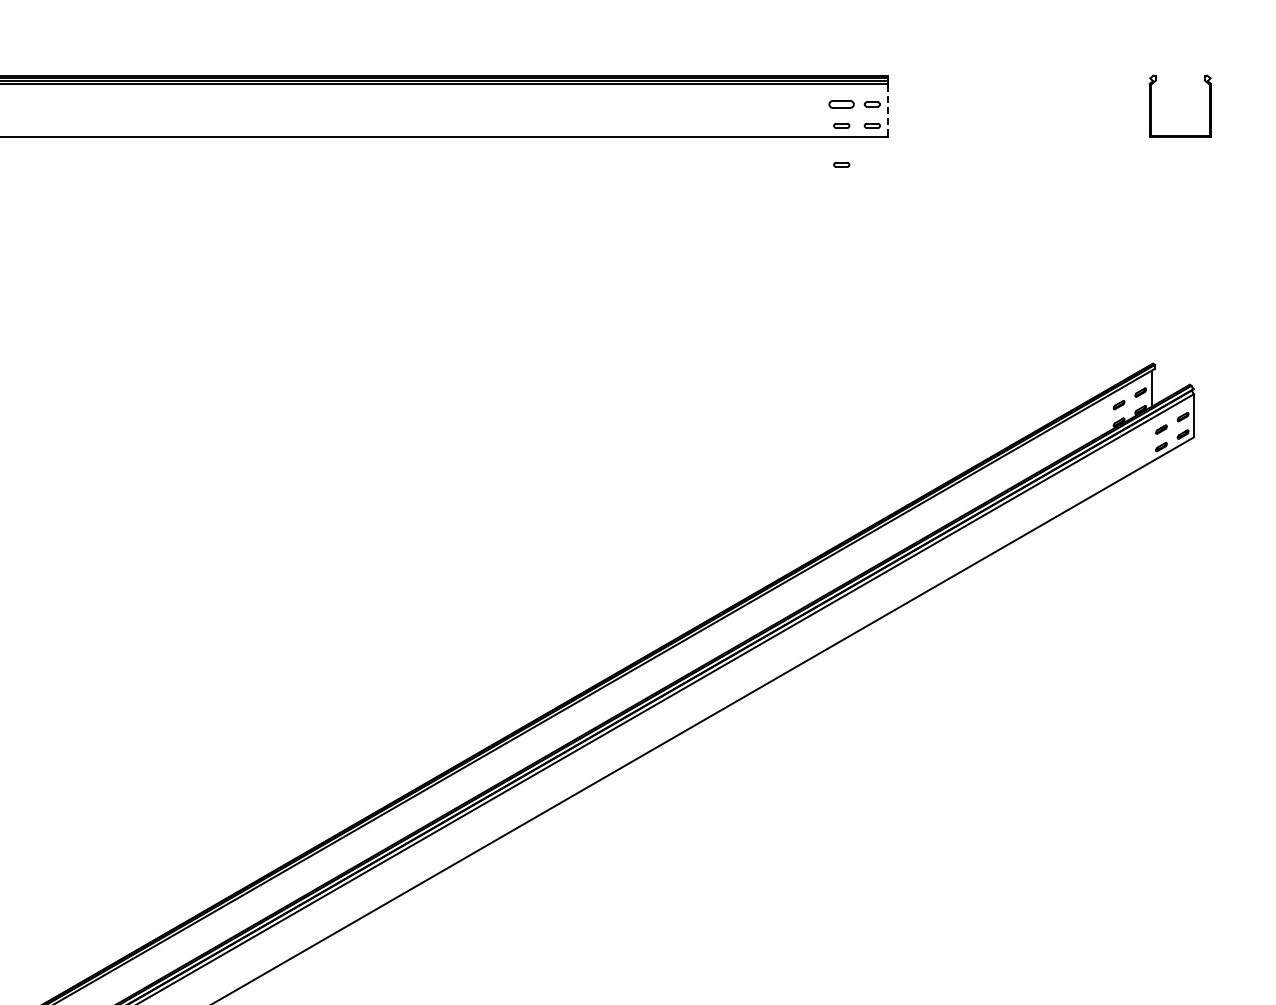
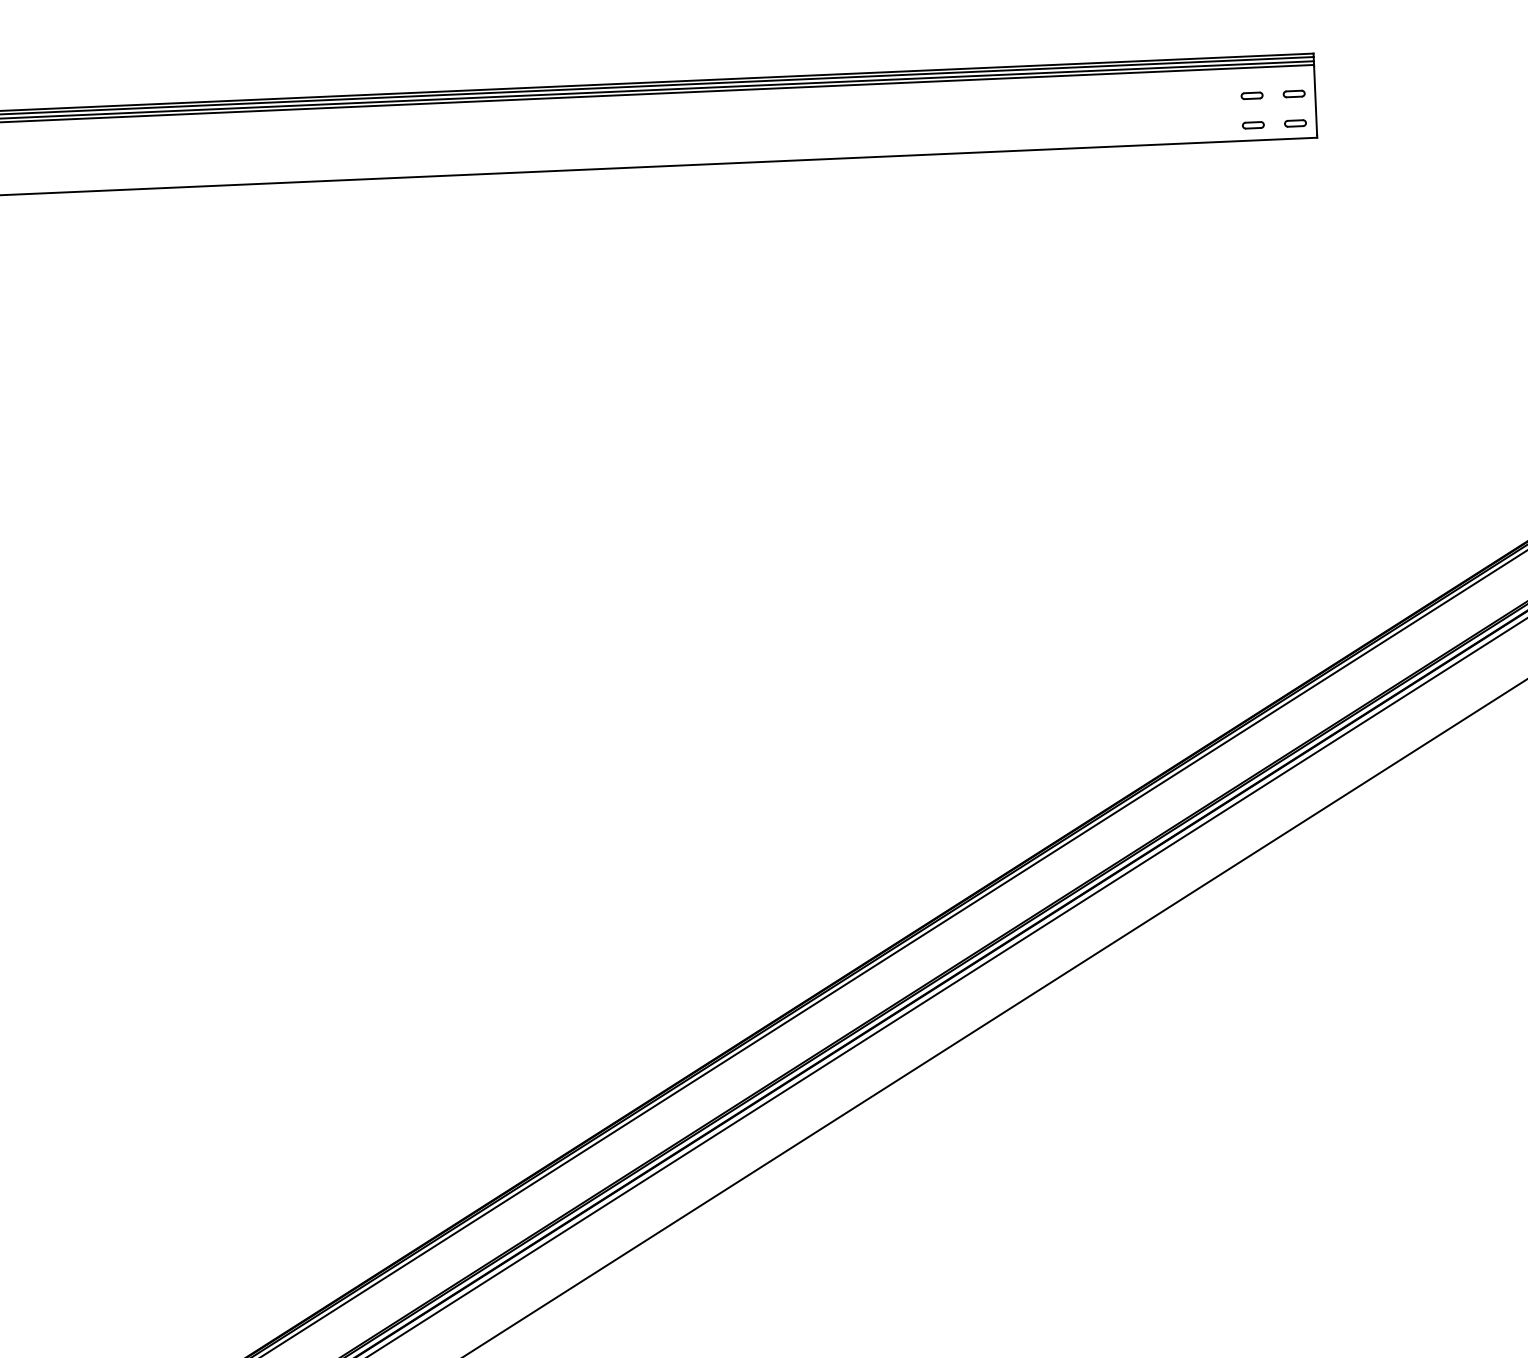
part: (841, 104) -> (1251, 95), size x0.62
line: (887, 110) -> (1315, 101), dashed -> solid
part: (841, 164) -> (1255, 178), removed

